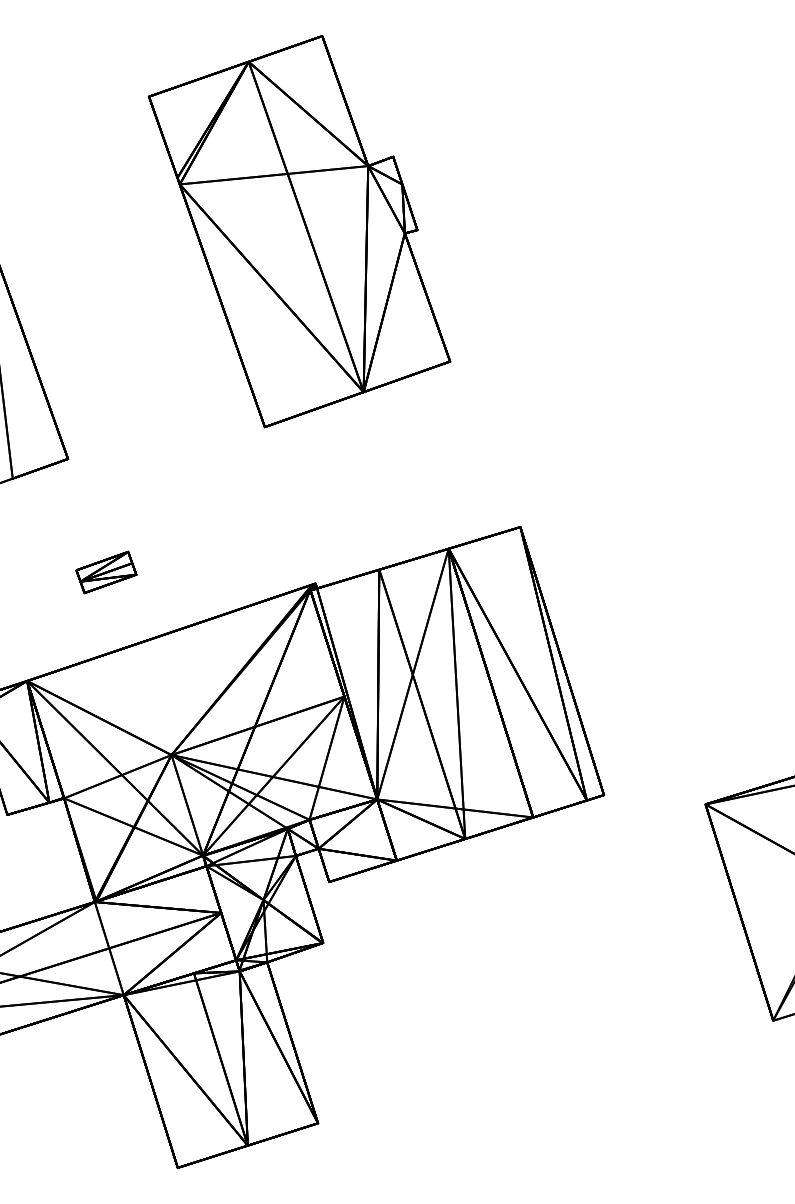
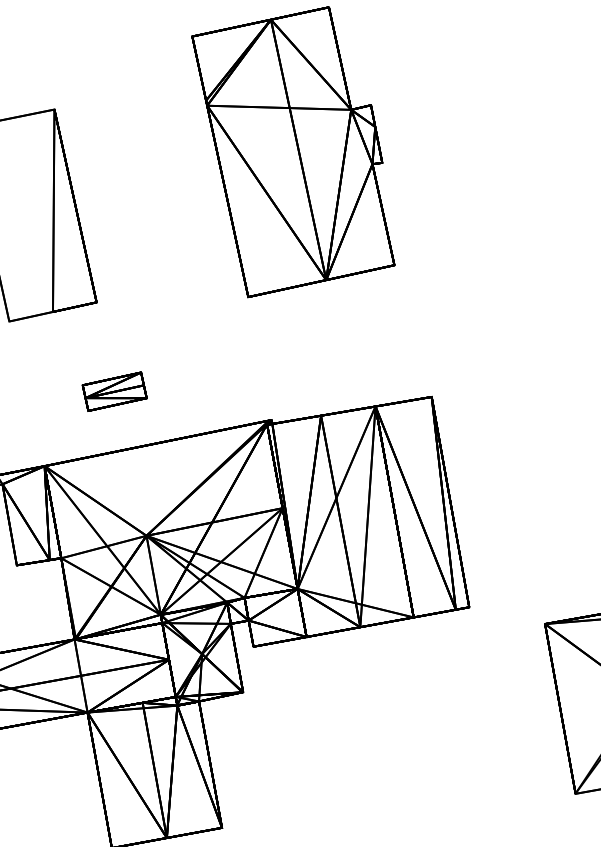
part: (106, 572) -> (114, 391), size x1.43

